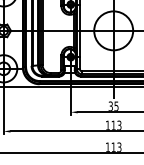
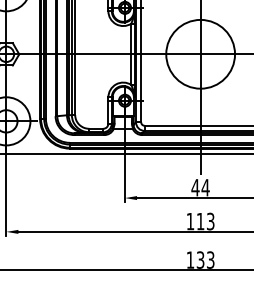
text: (113, 105) -> (200, 186), 35 -> 44
text: (113, 146) -> (200, 258), 113 -> 133

